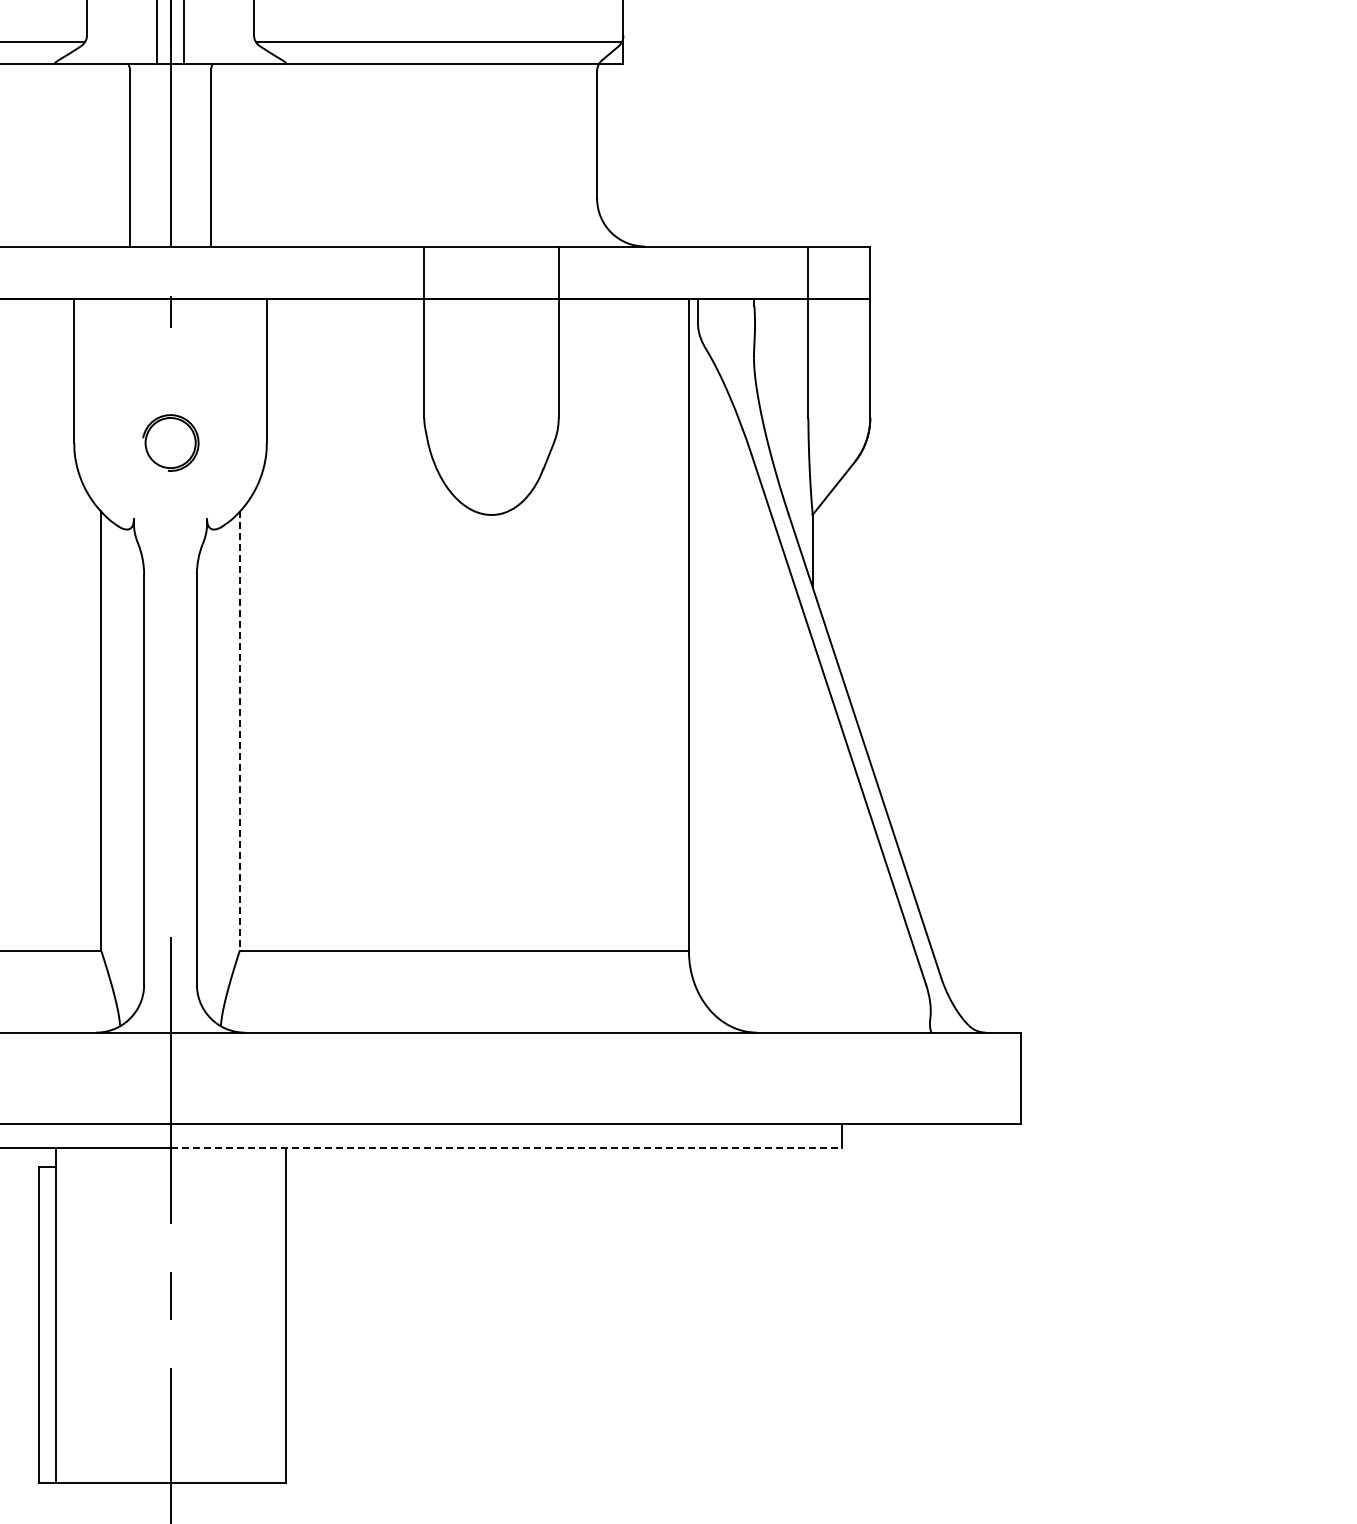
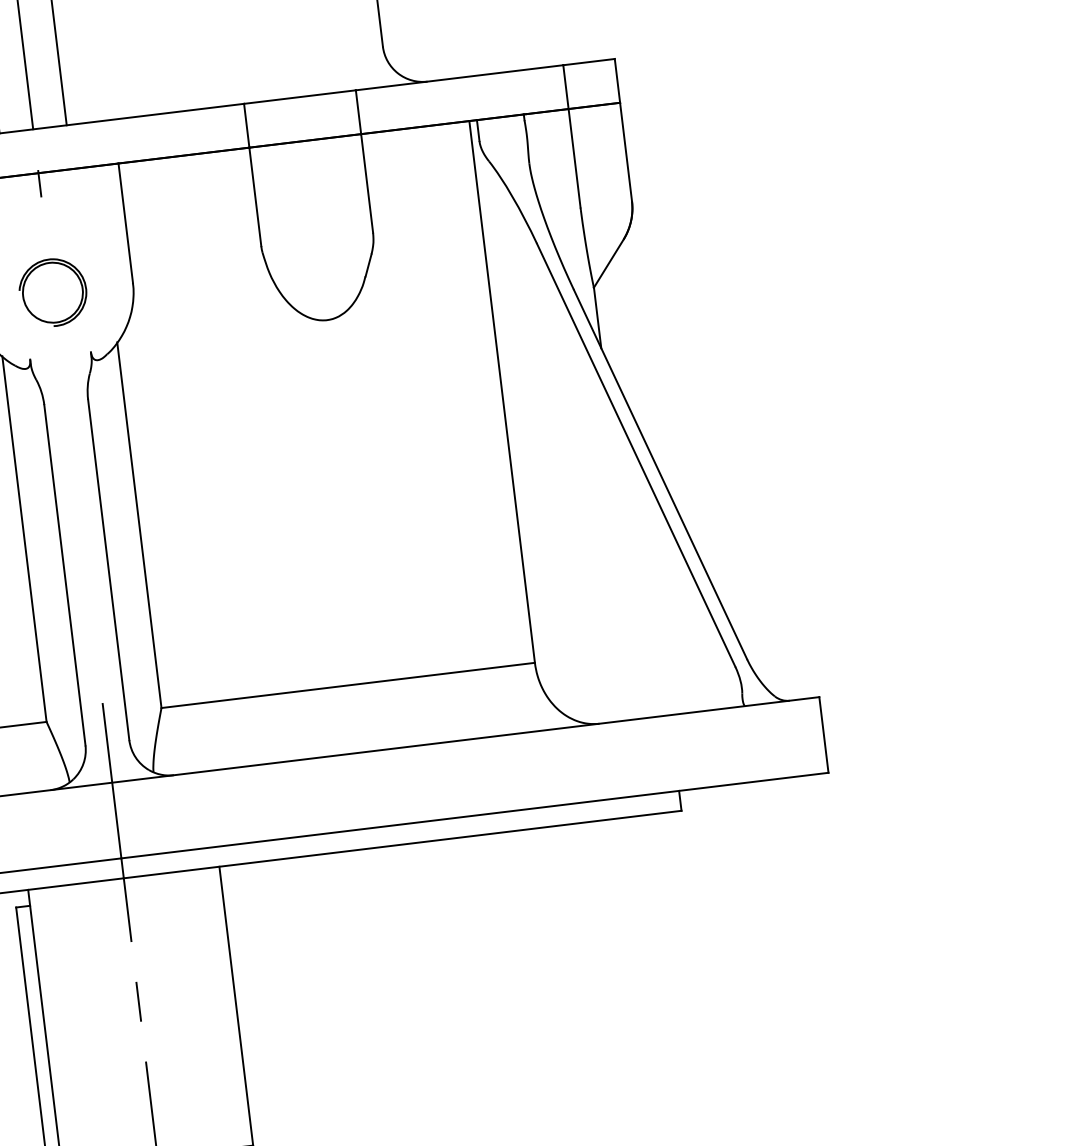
part: (170, 442) -> (52, 292), size x1.43
line: (239, 731) -> (139, 525), dashed -> solid
line: (506, 1147) -> (403, 844), dashed -> solid

